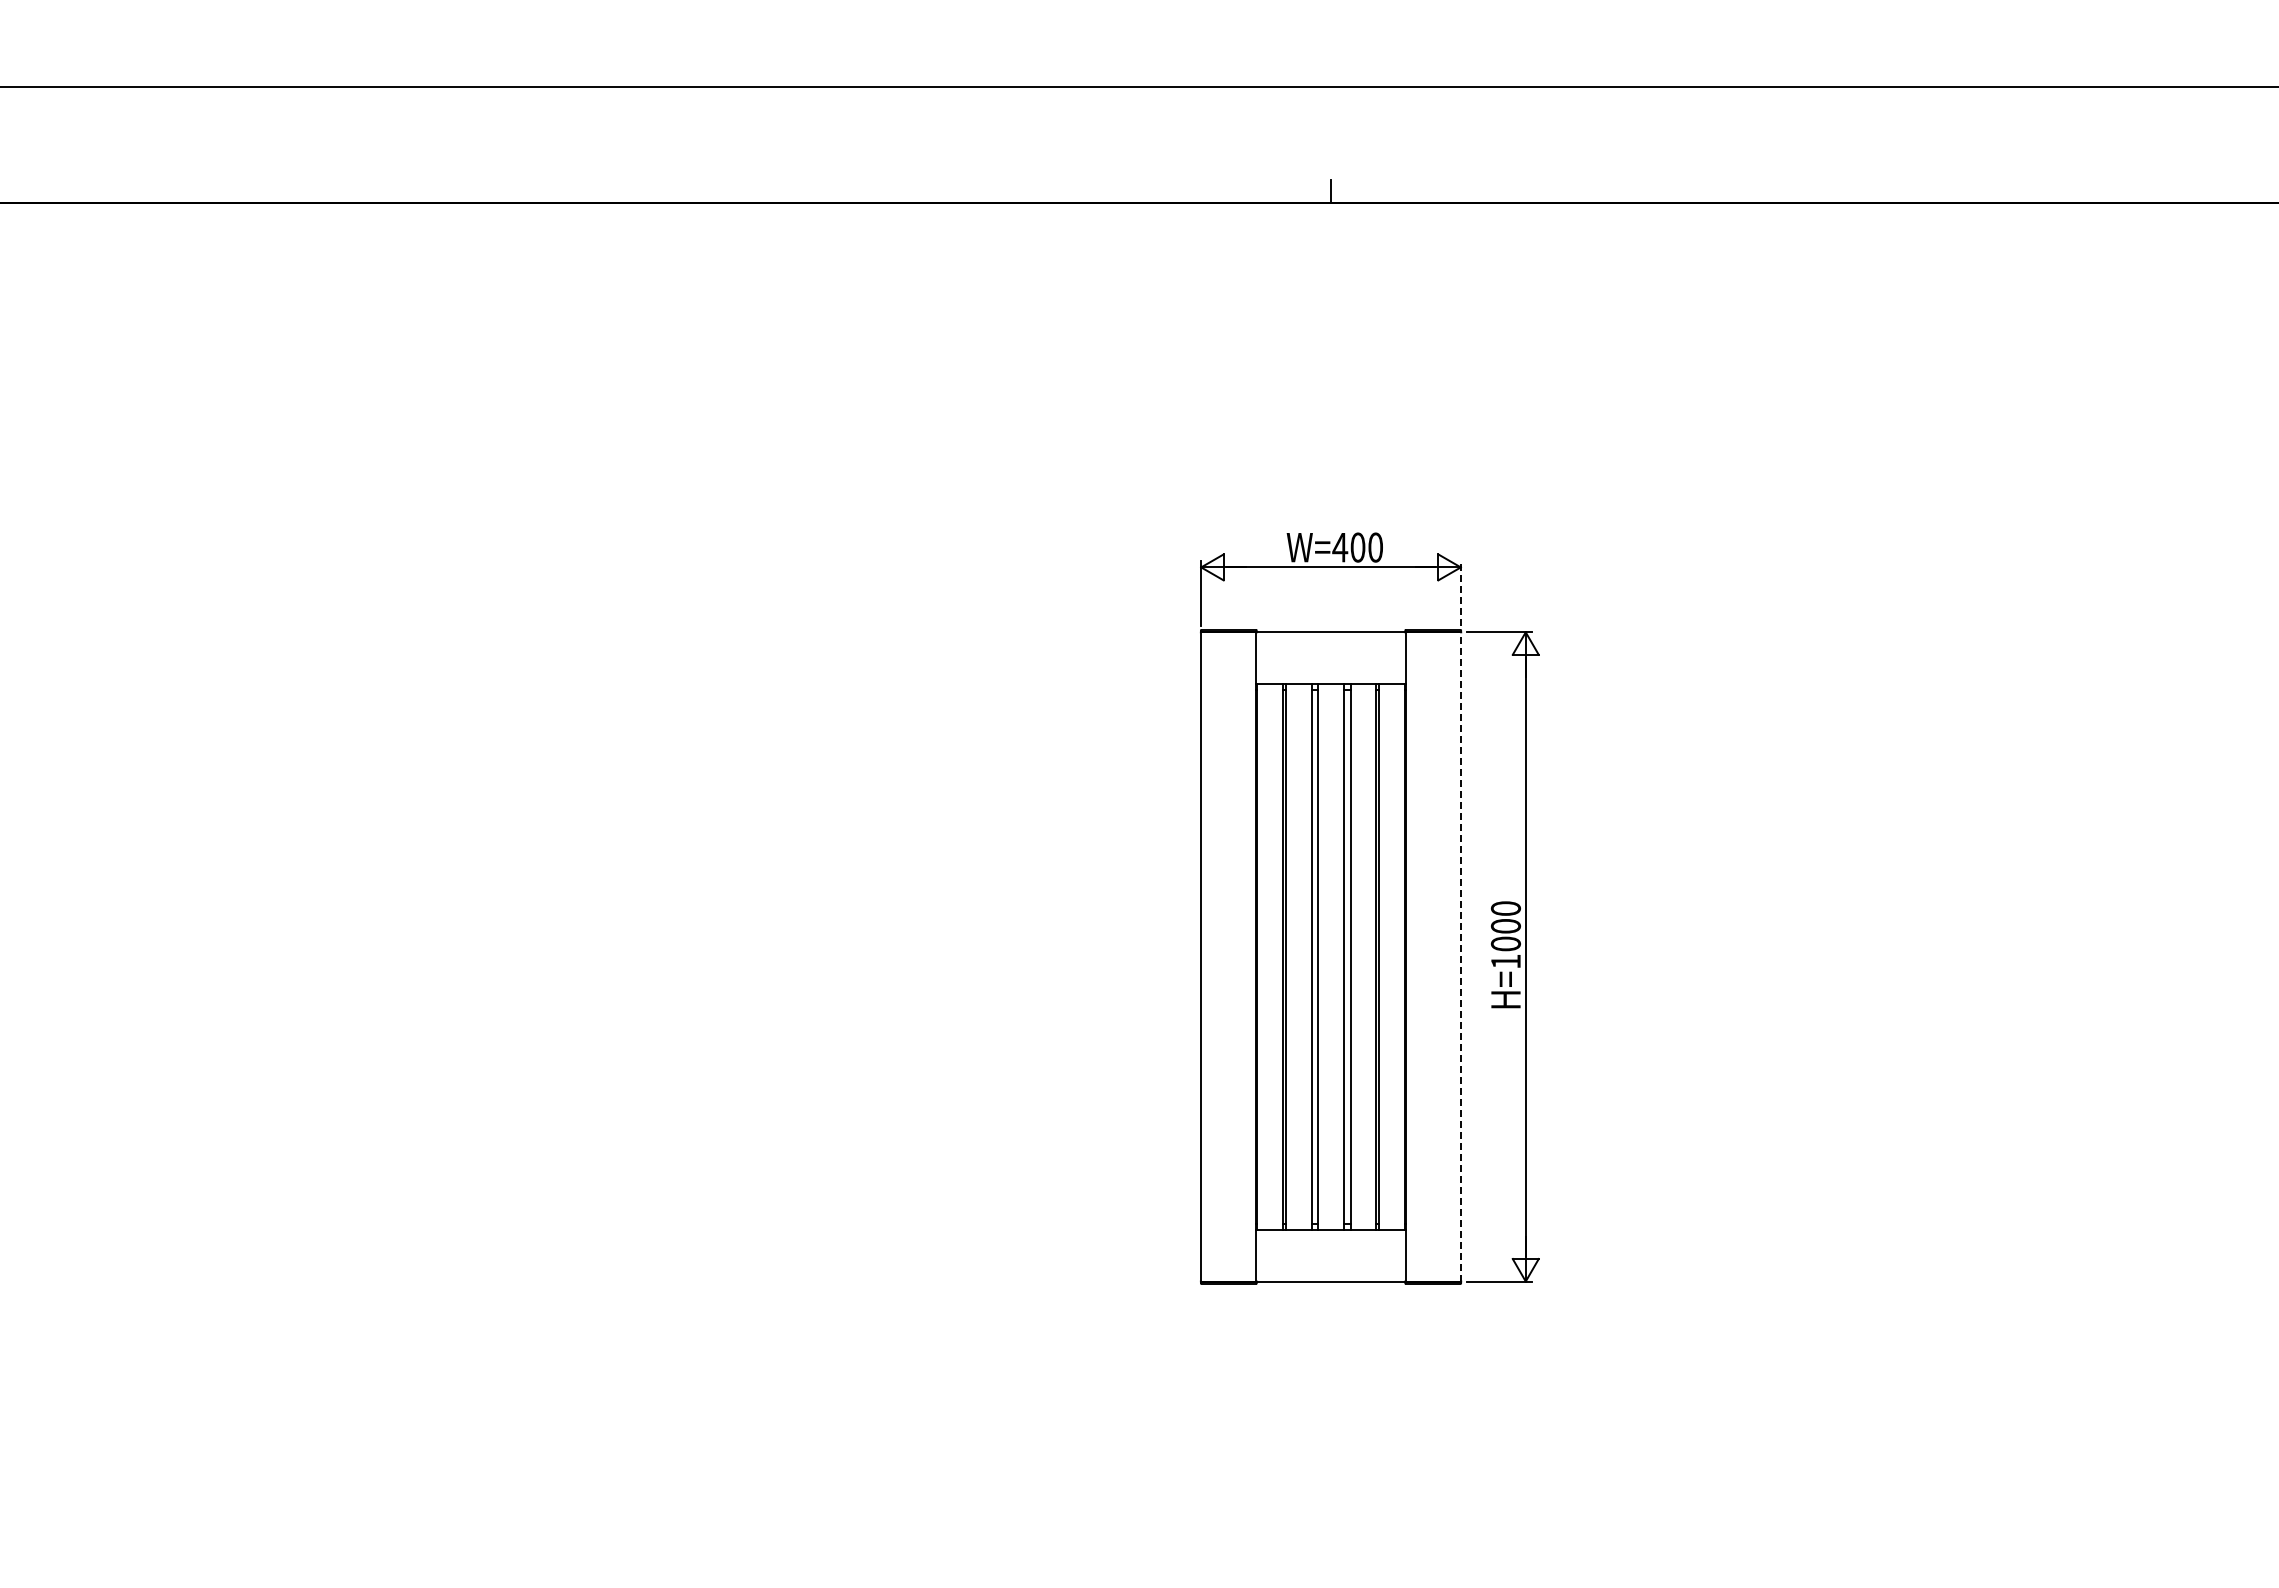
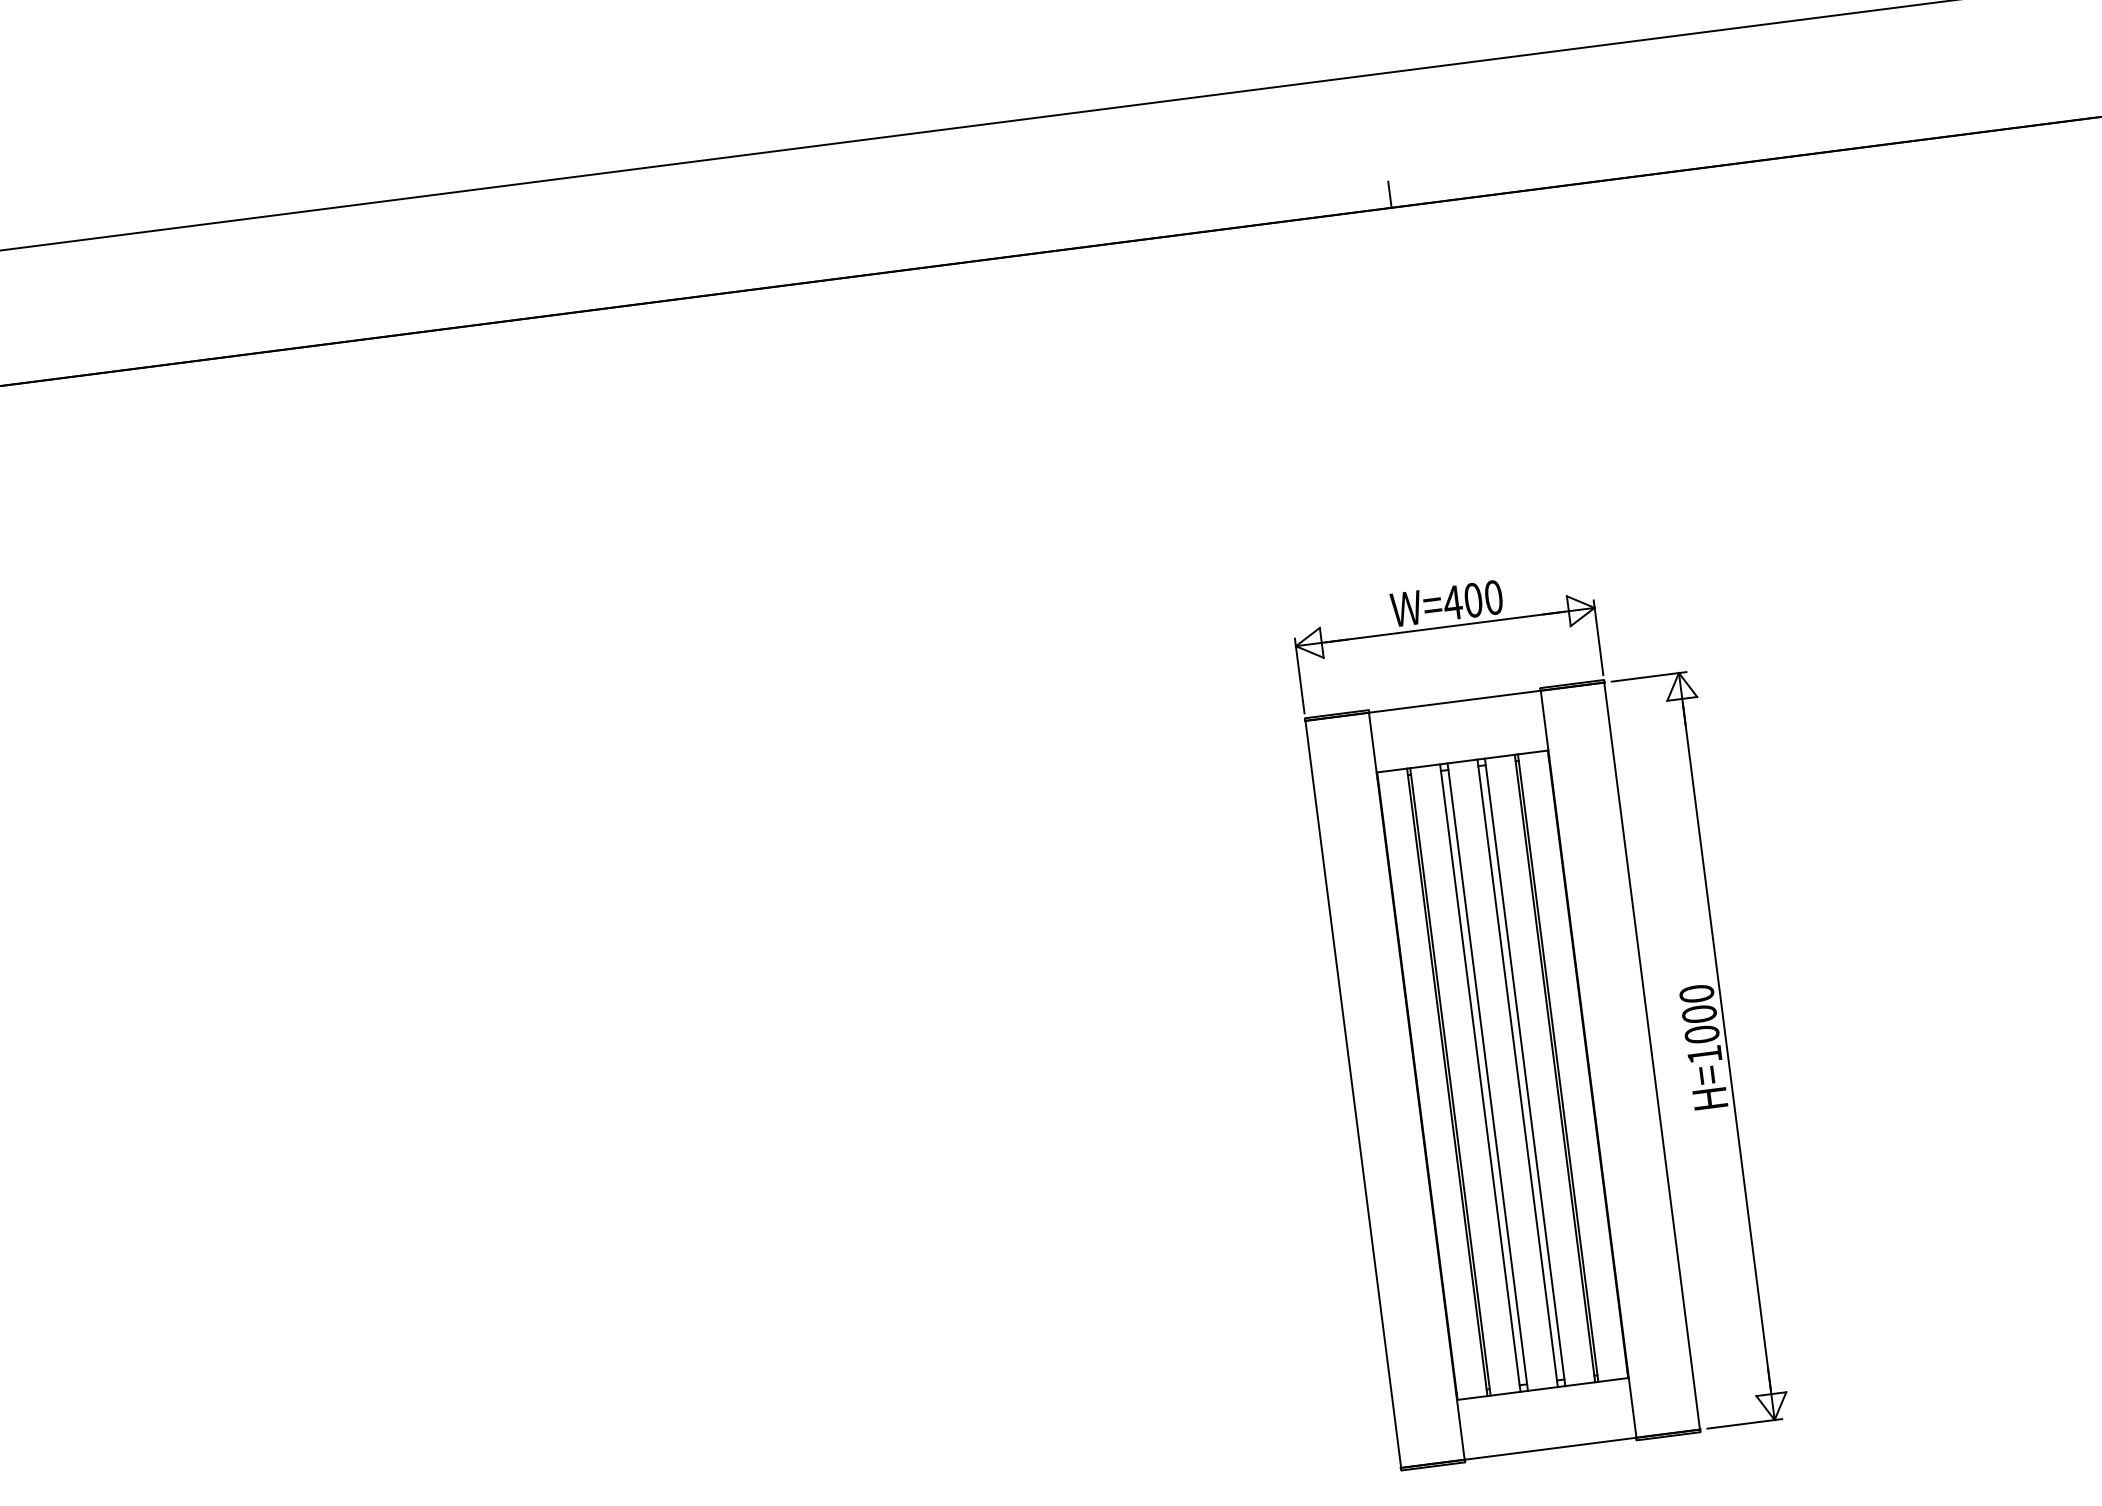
line: (1460, 592) -> (1597, 636), dashed -> solid
line: (1460, 956) -> (1651, 1055), dashed -> solid

